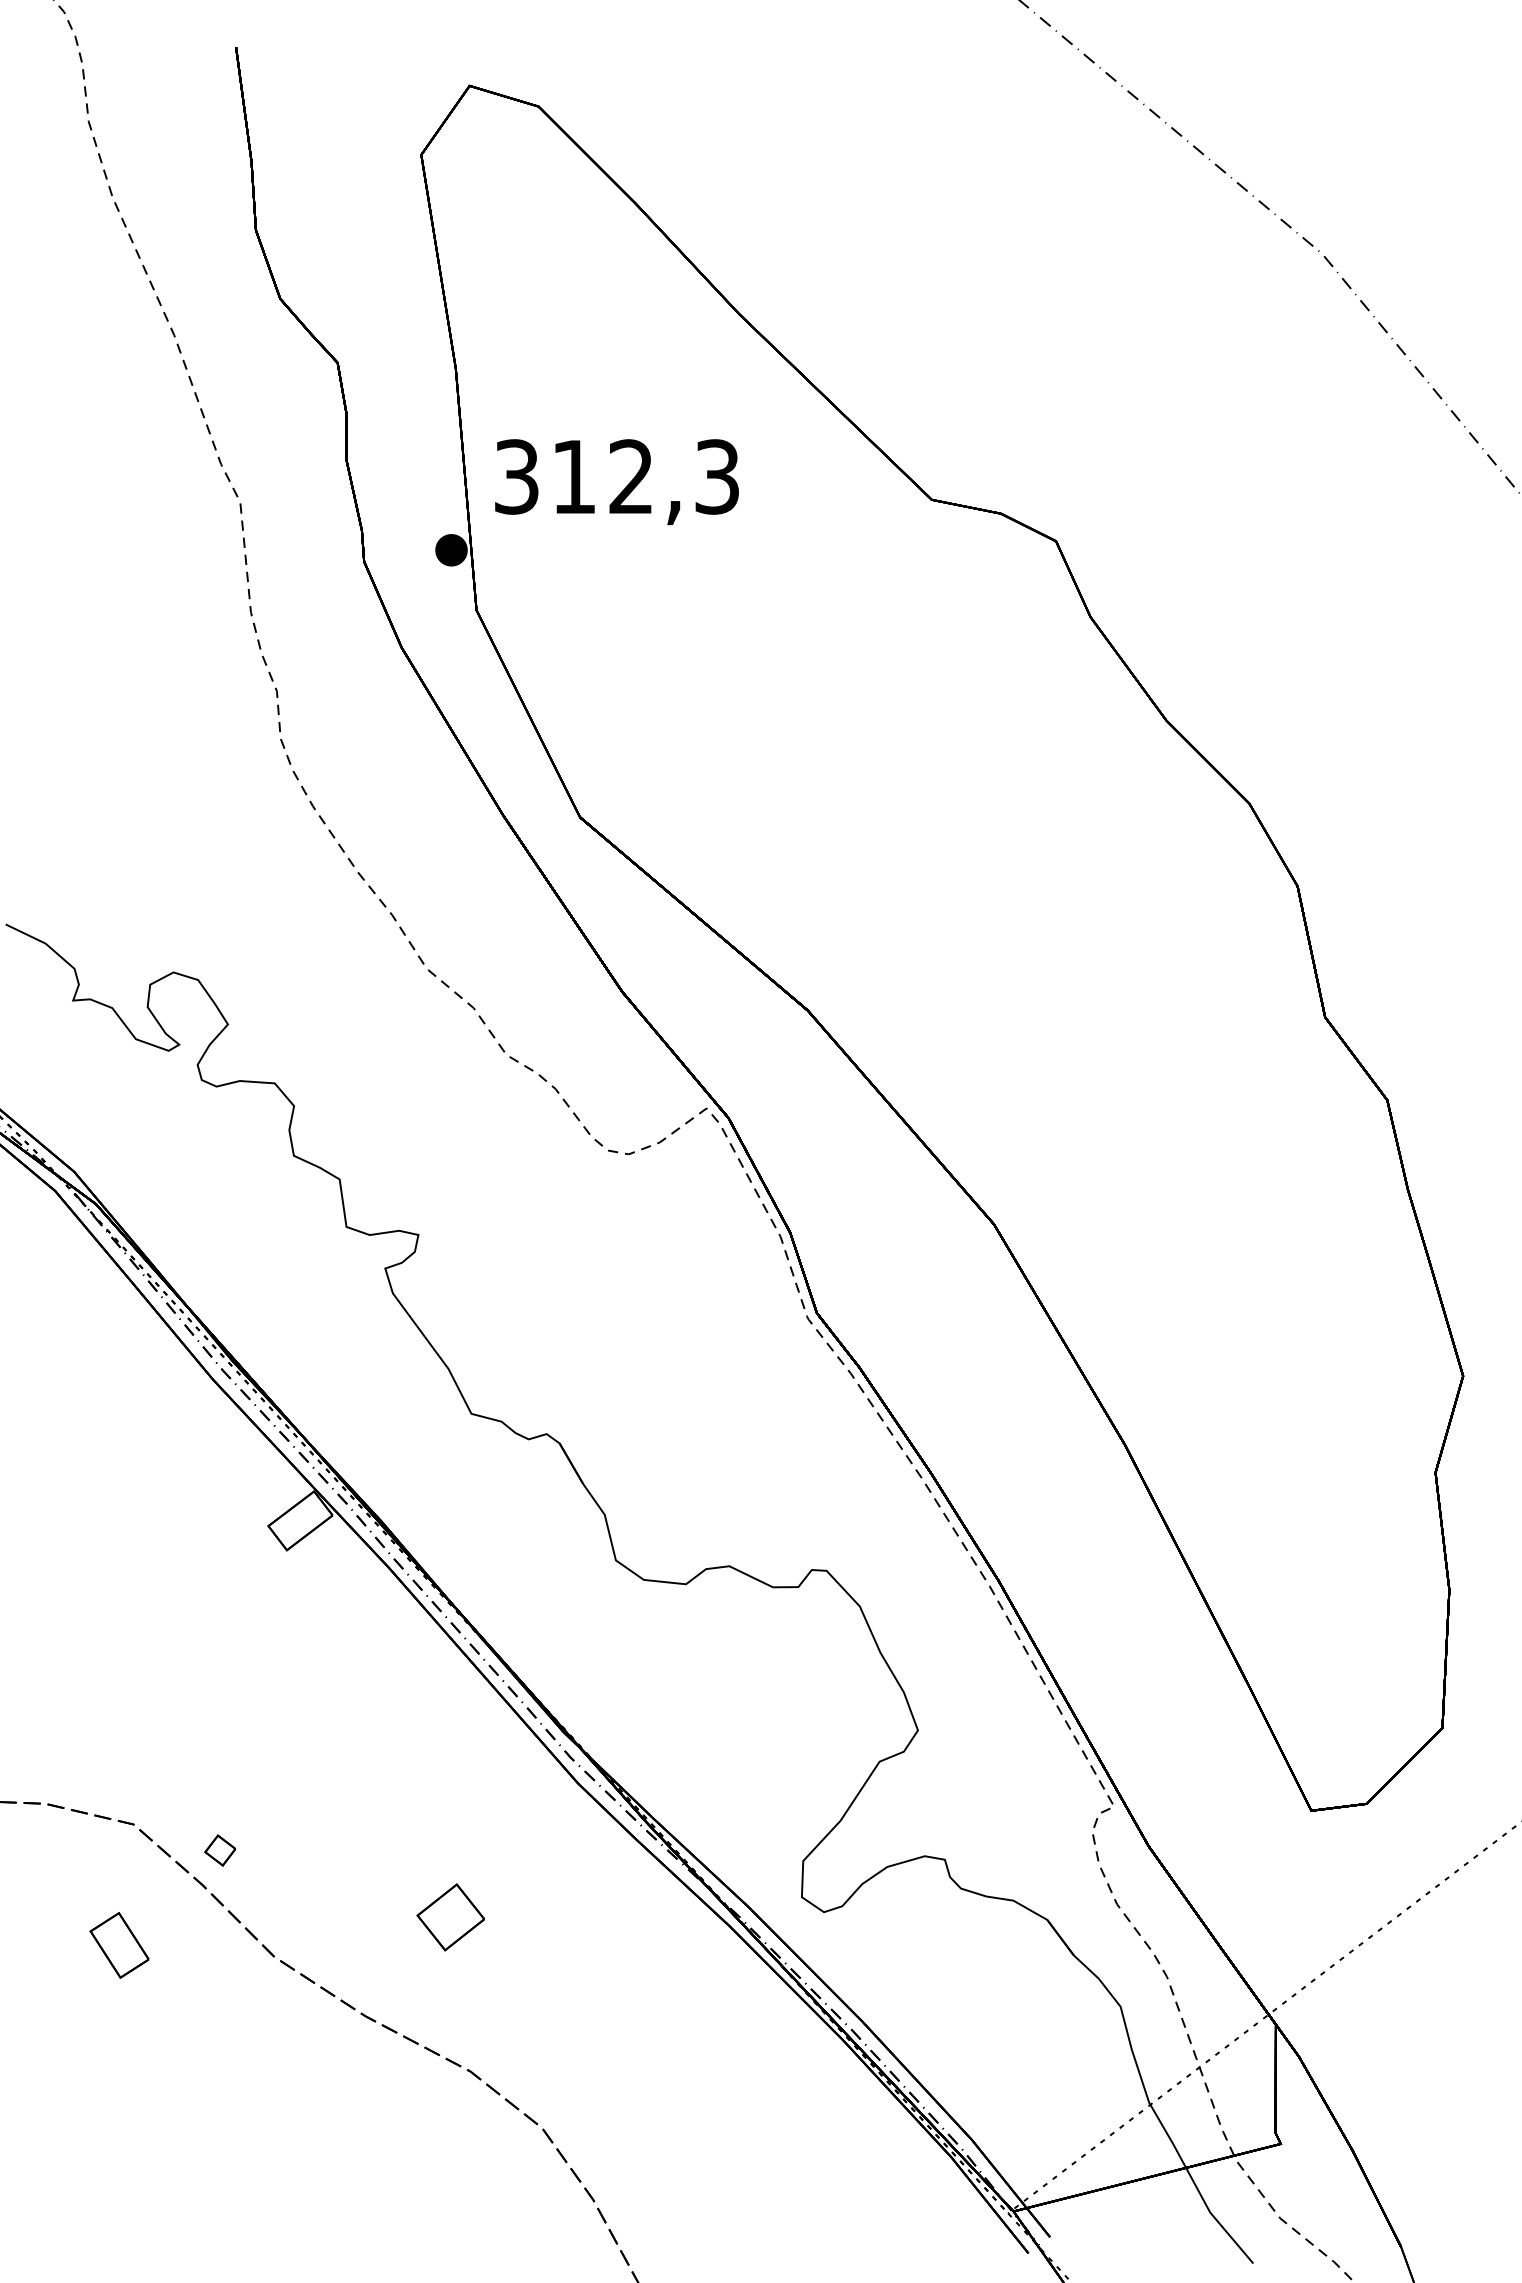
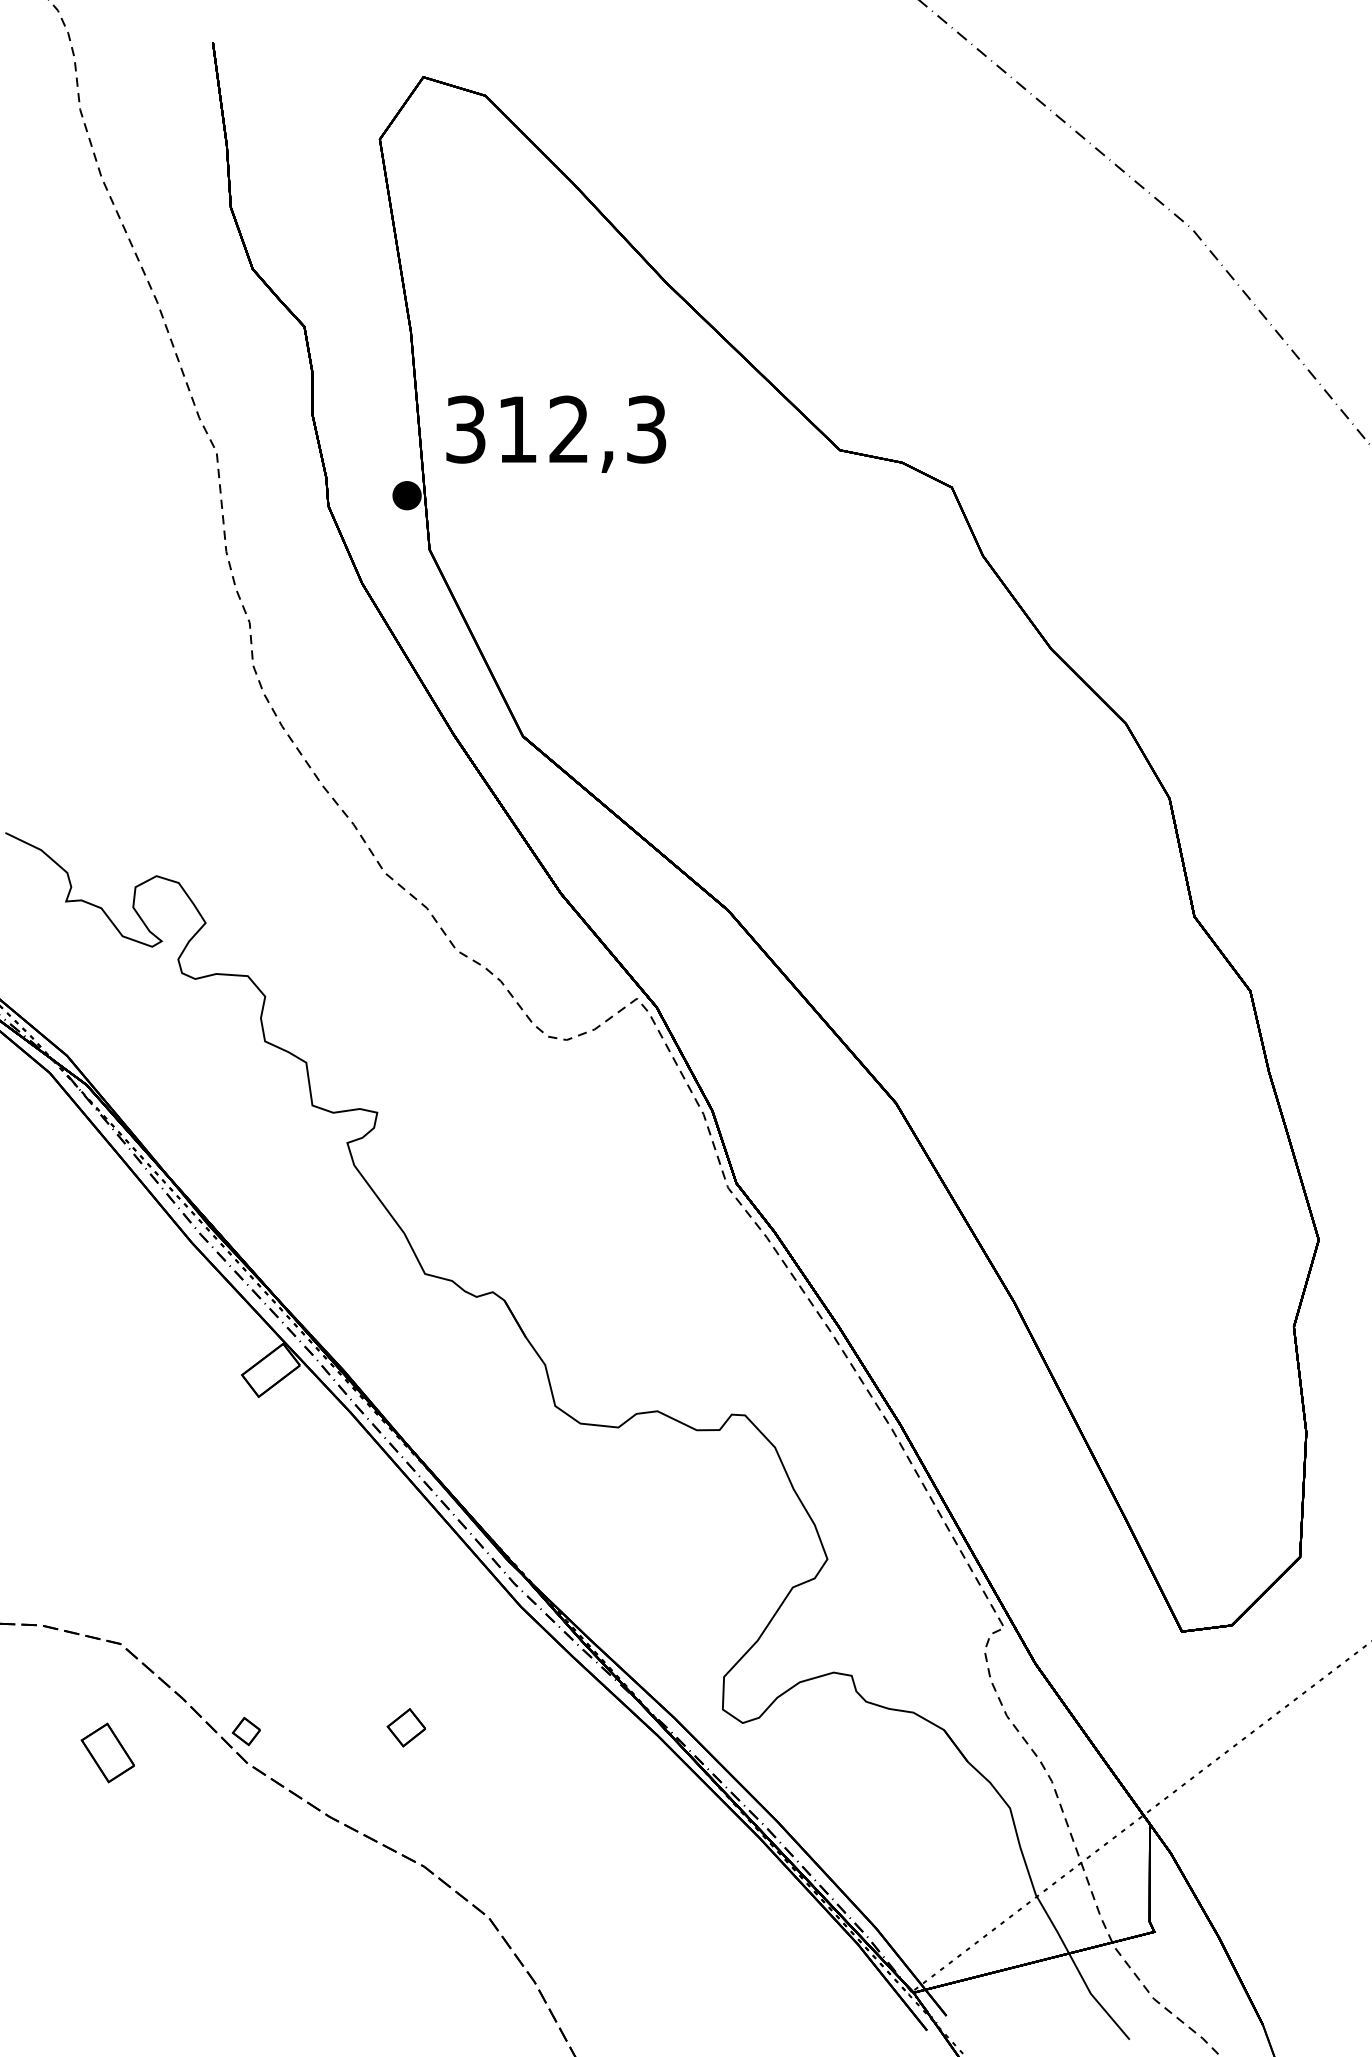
part: (220, 1850) -> (246, 1731), moved
part: (450, 1917) -> (406, 1727), size x0.62

